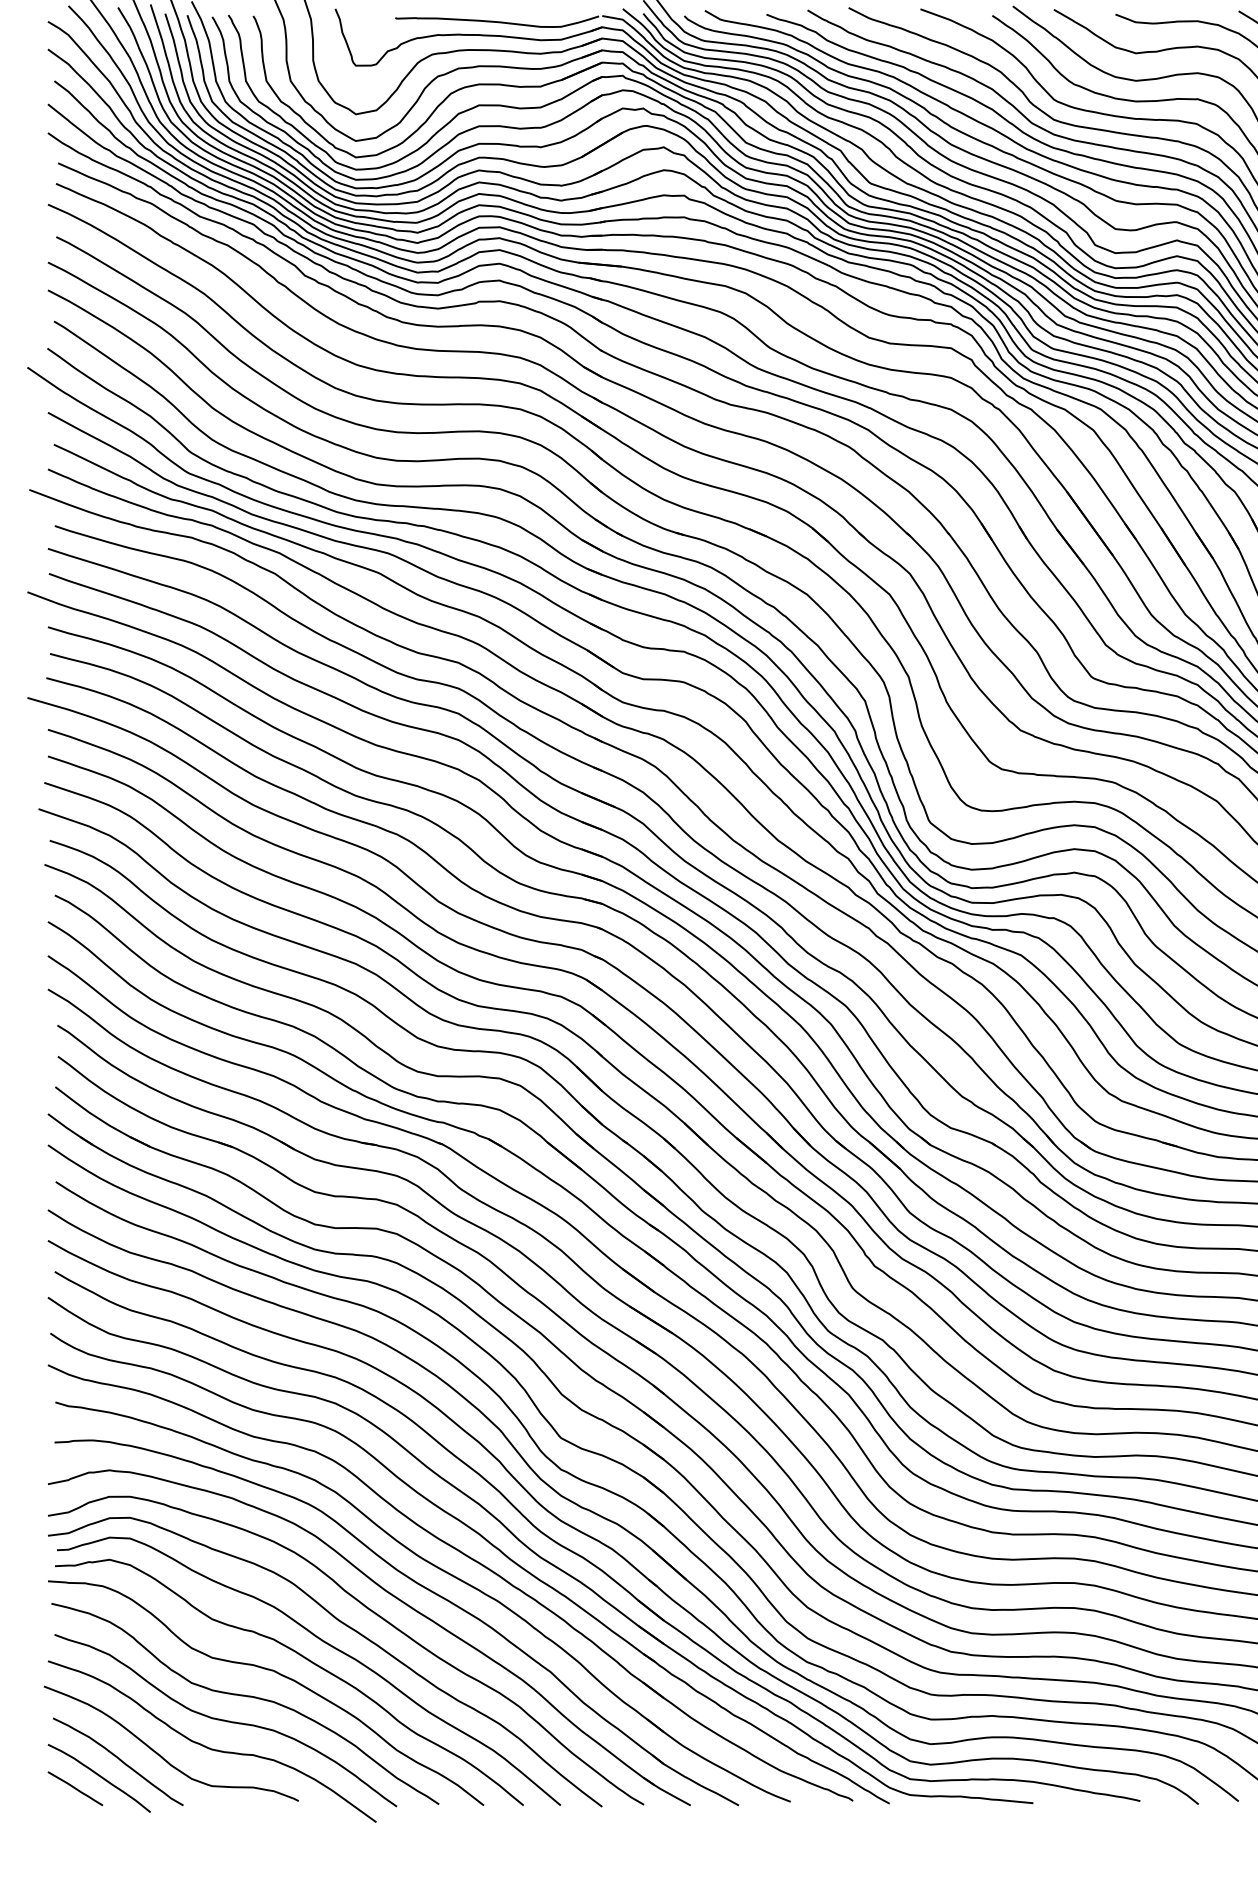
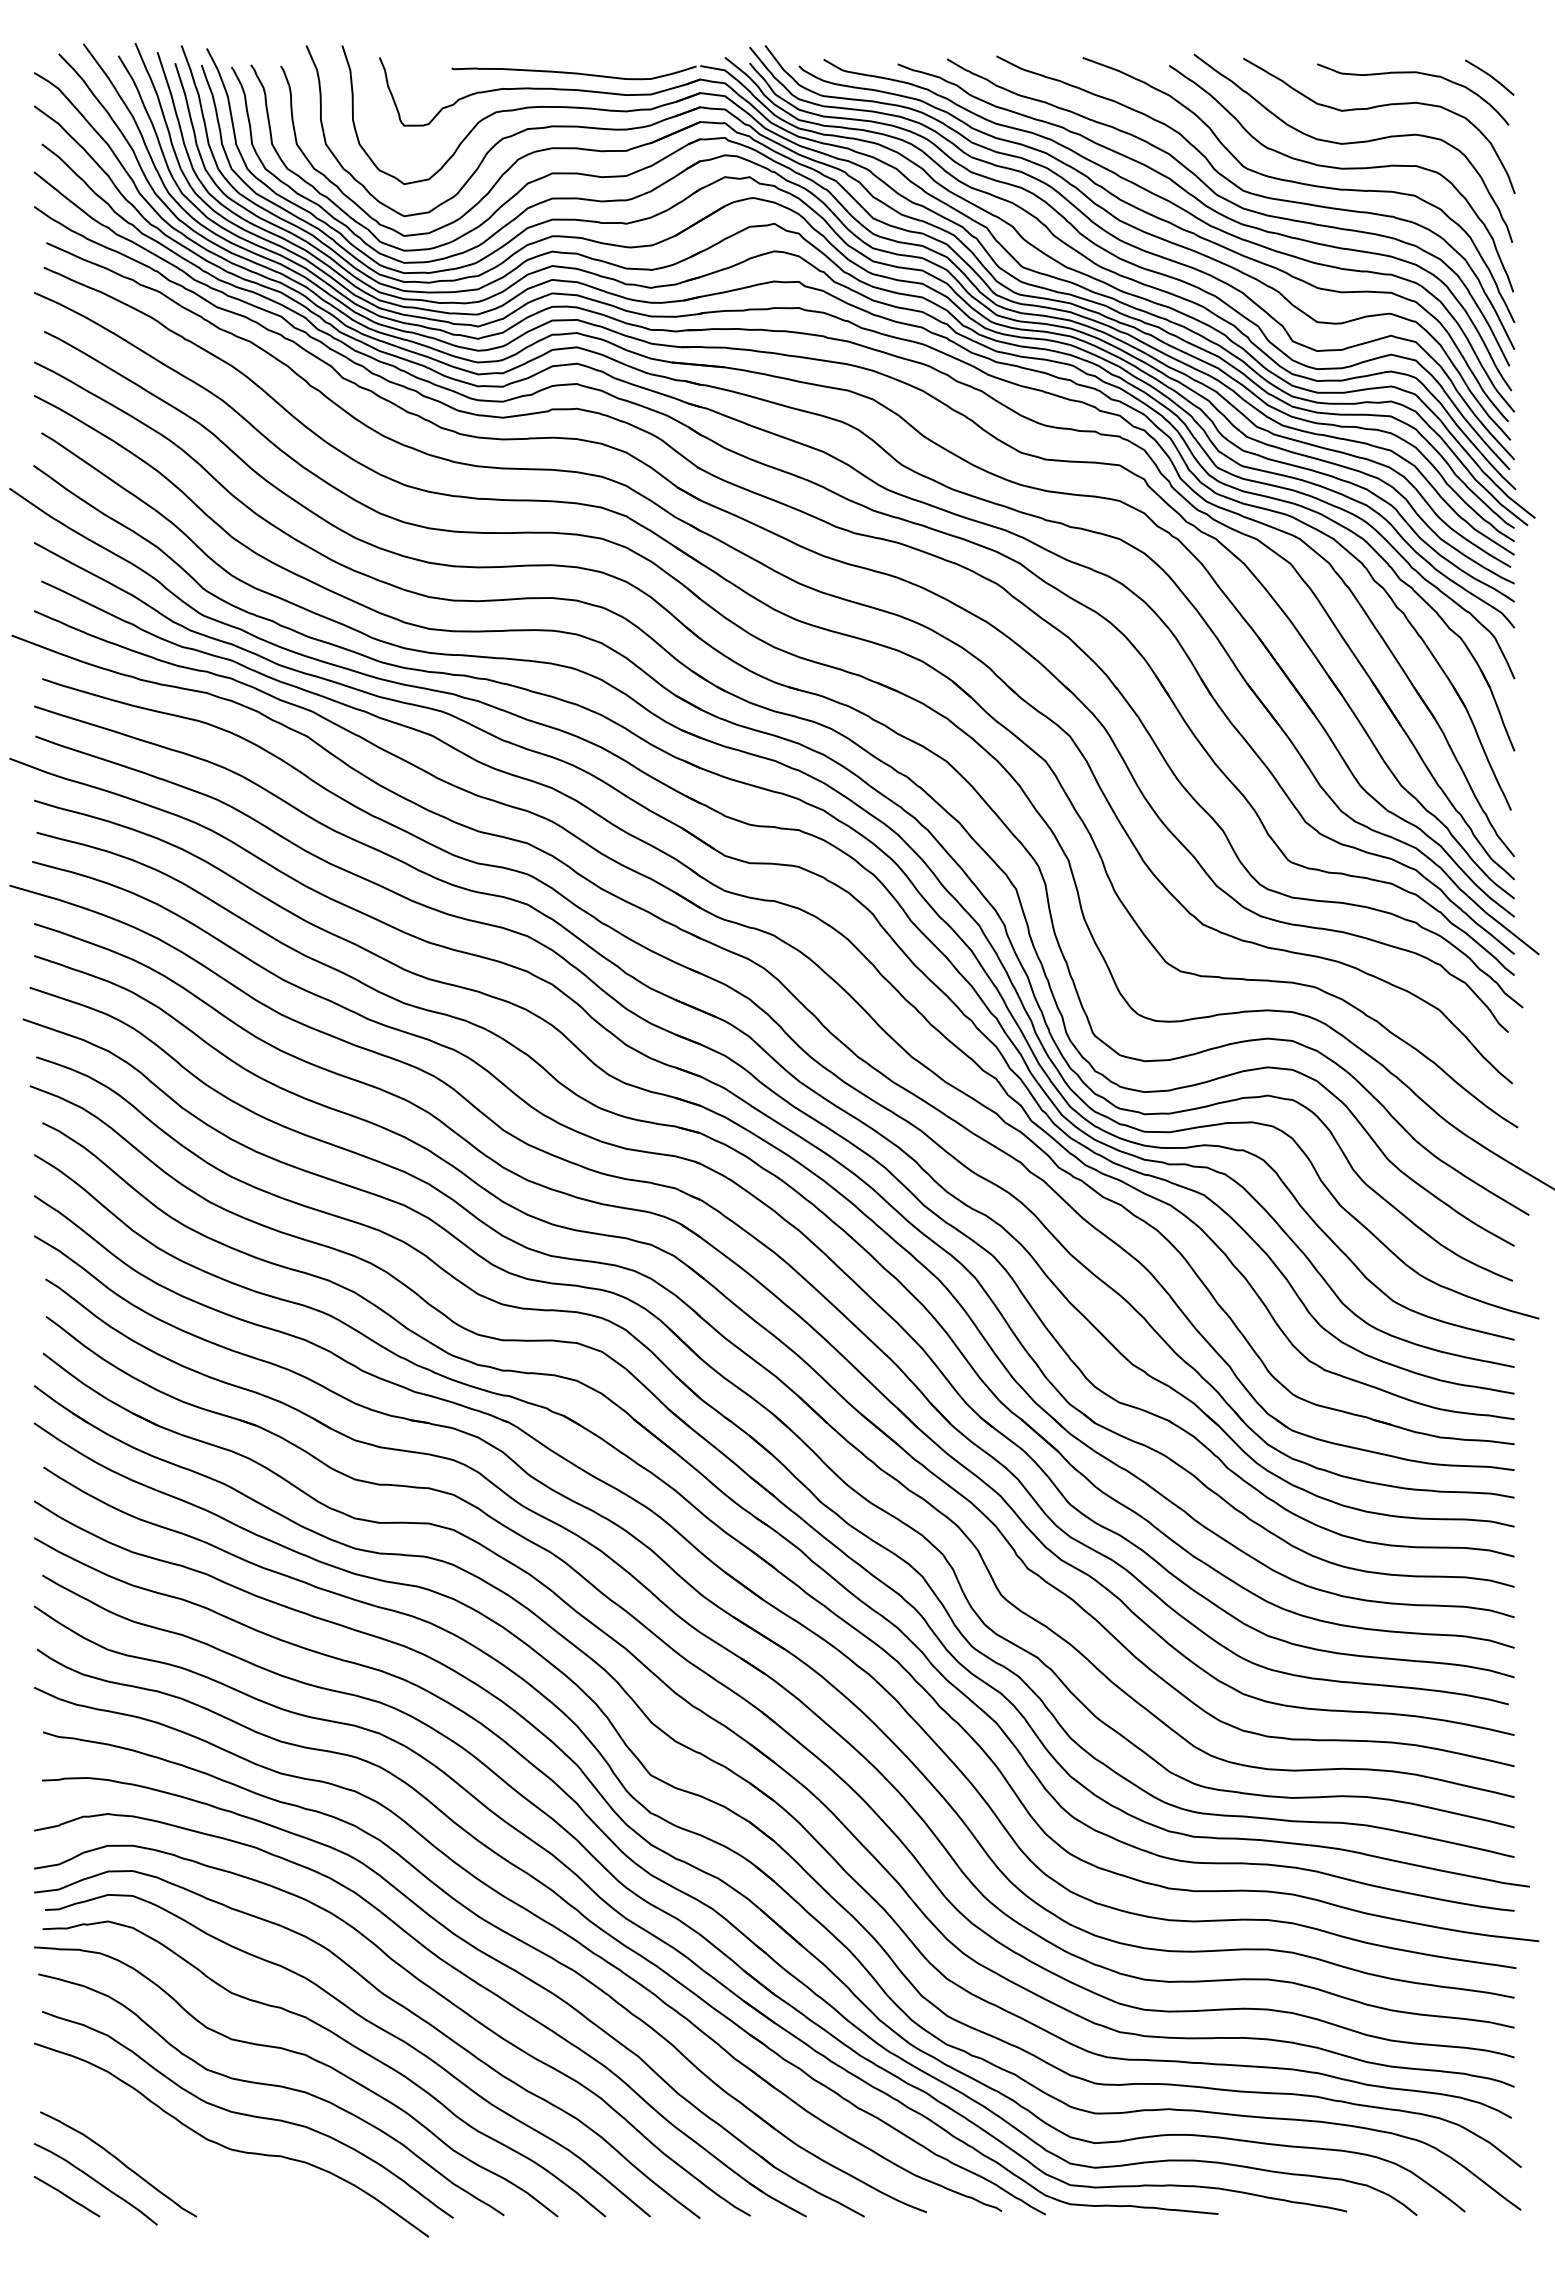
curve: (163, 1756) -> (172, 2158), removed

